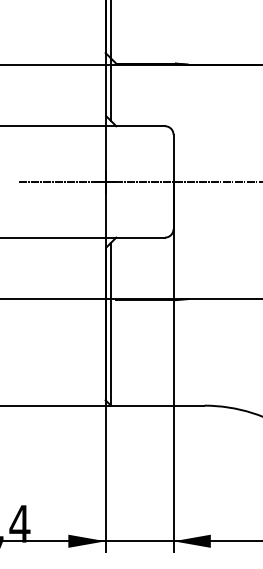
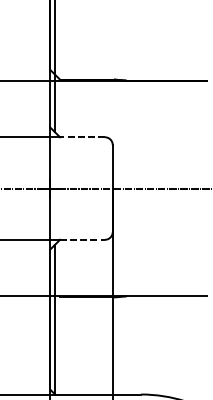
line: (140, 126) -> (82, 137), solid -> dashed
line: (141, 237) -> (83, 239), solid -> dashed

